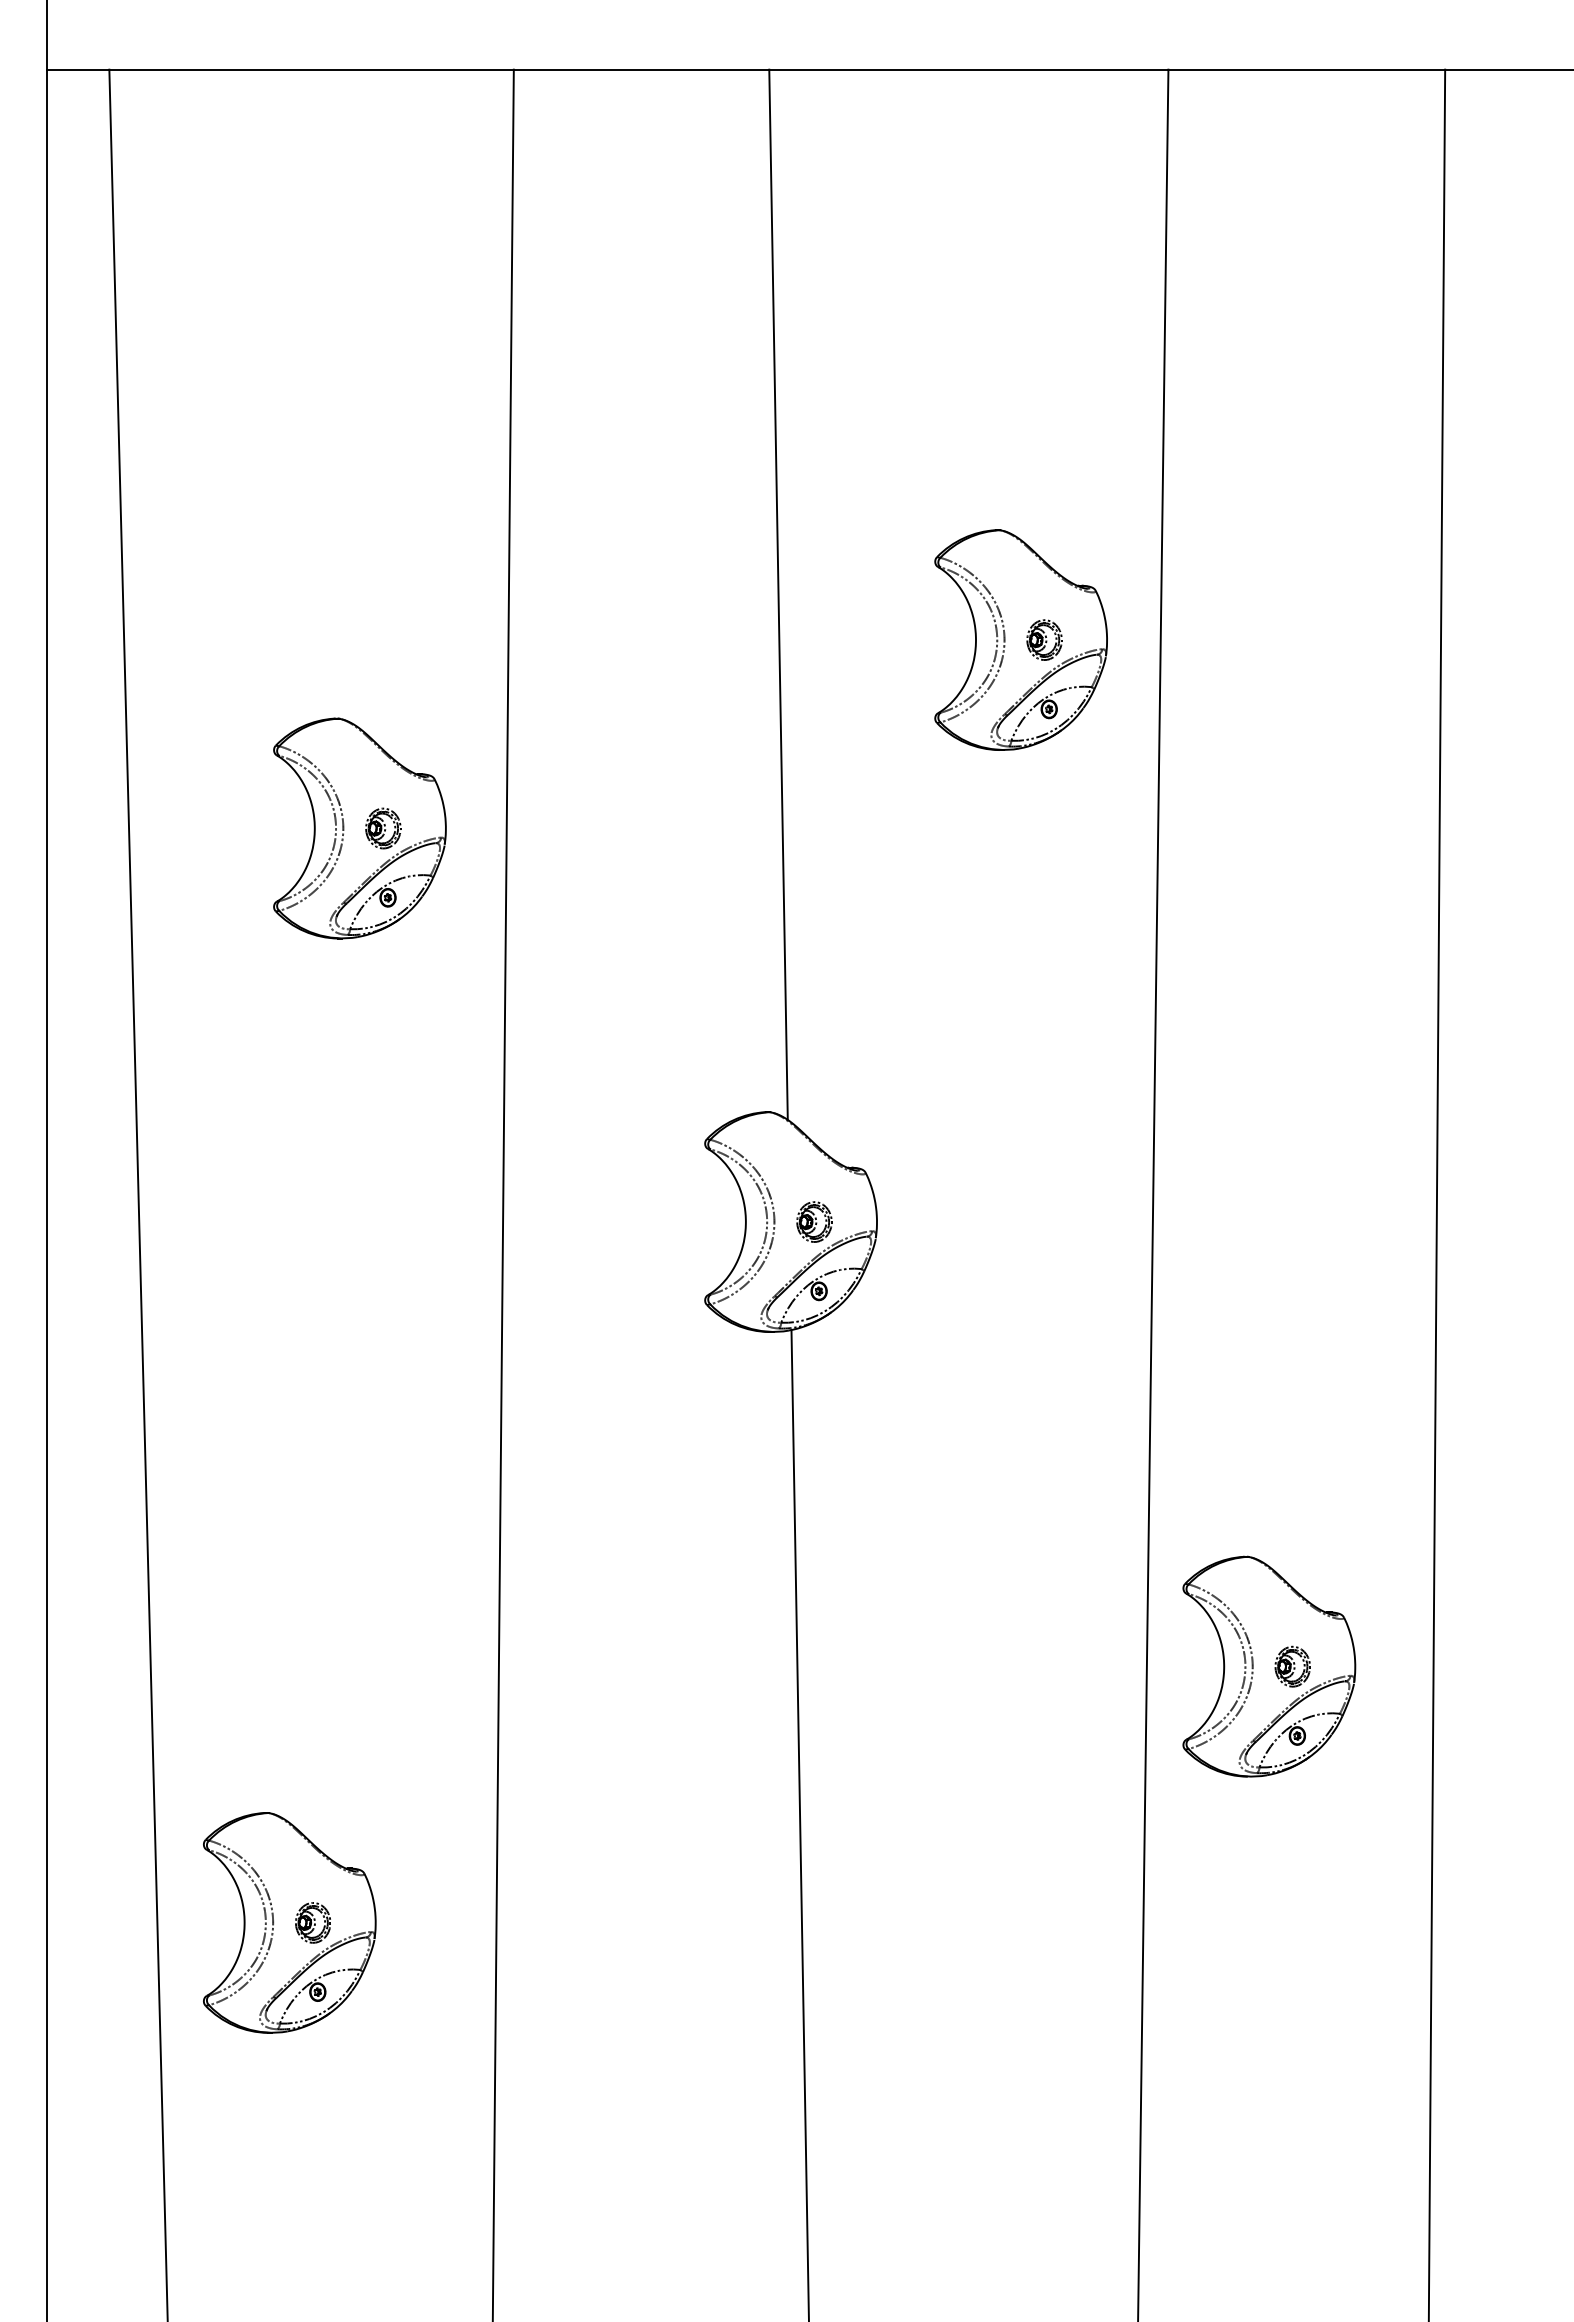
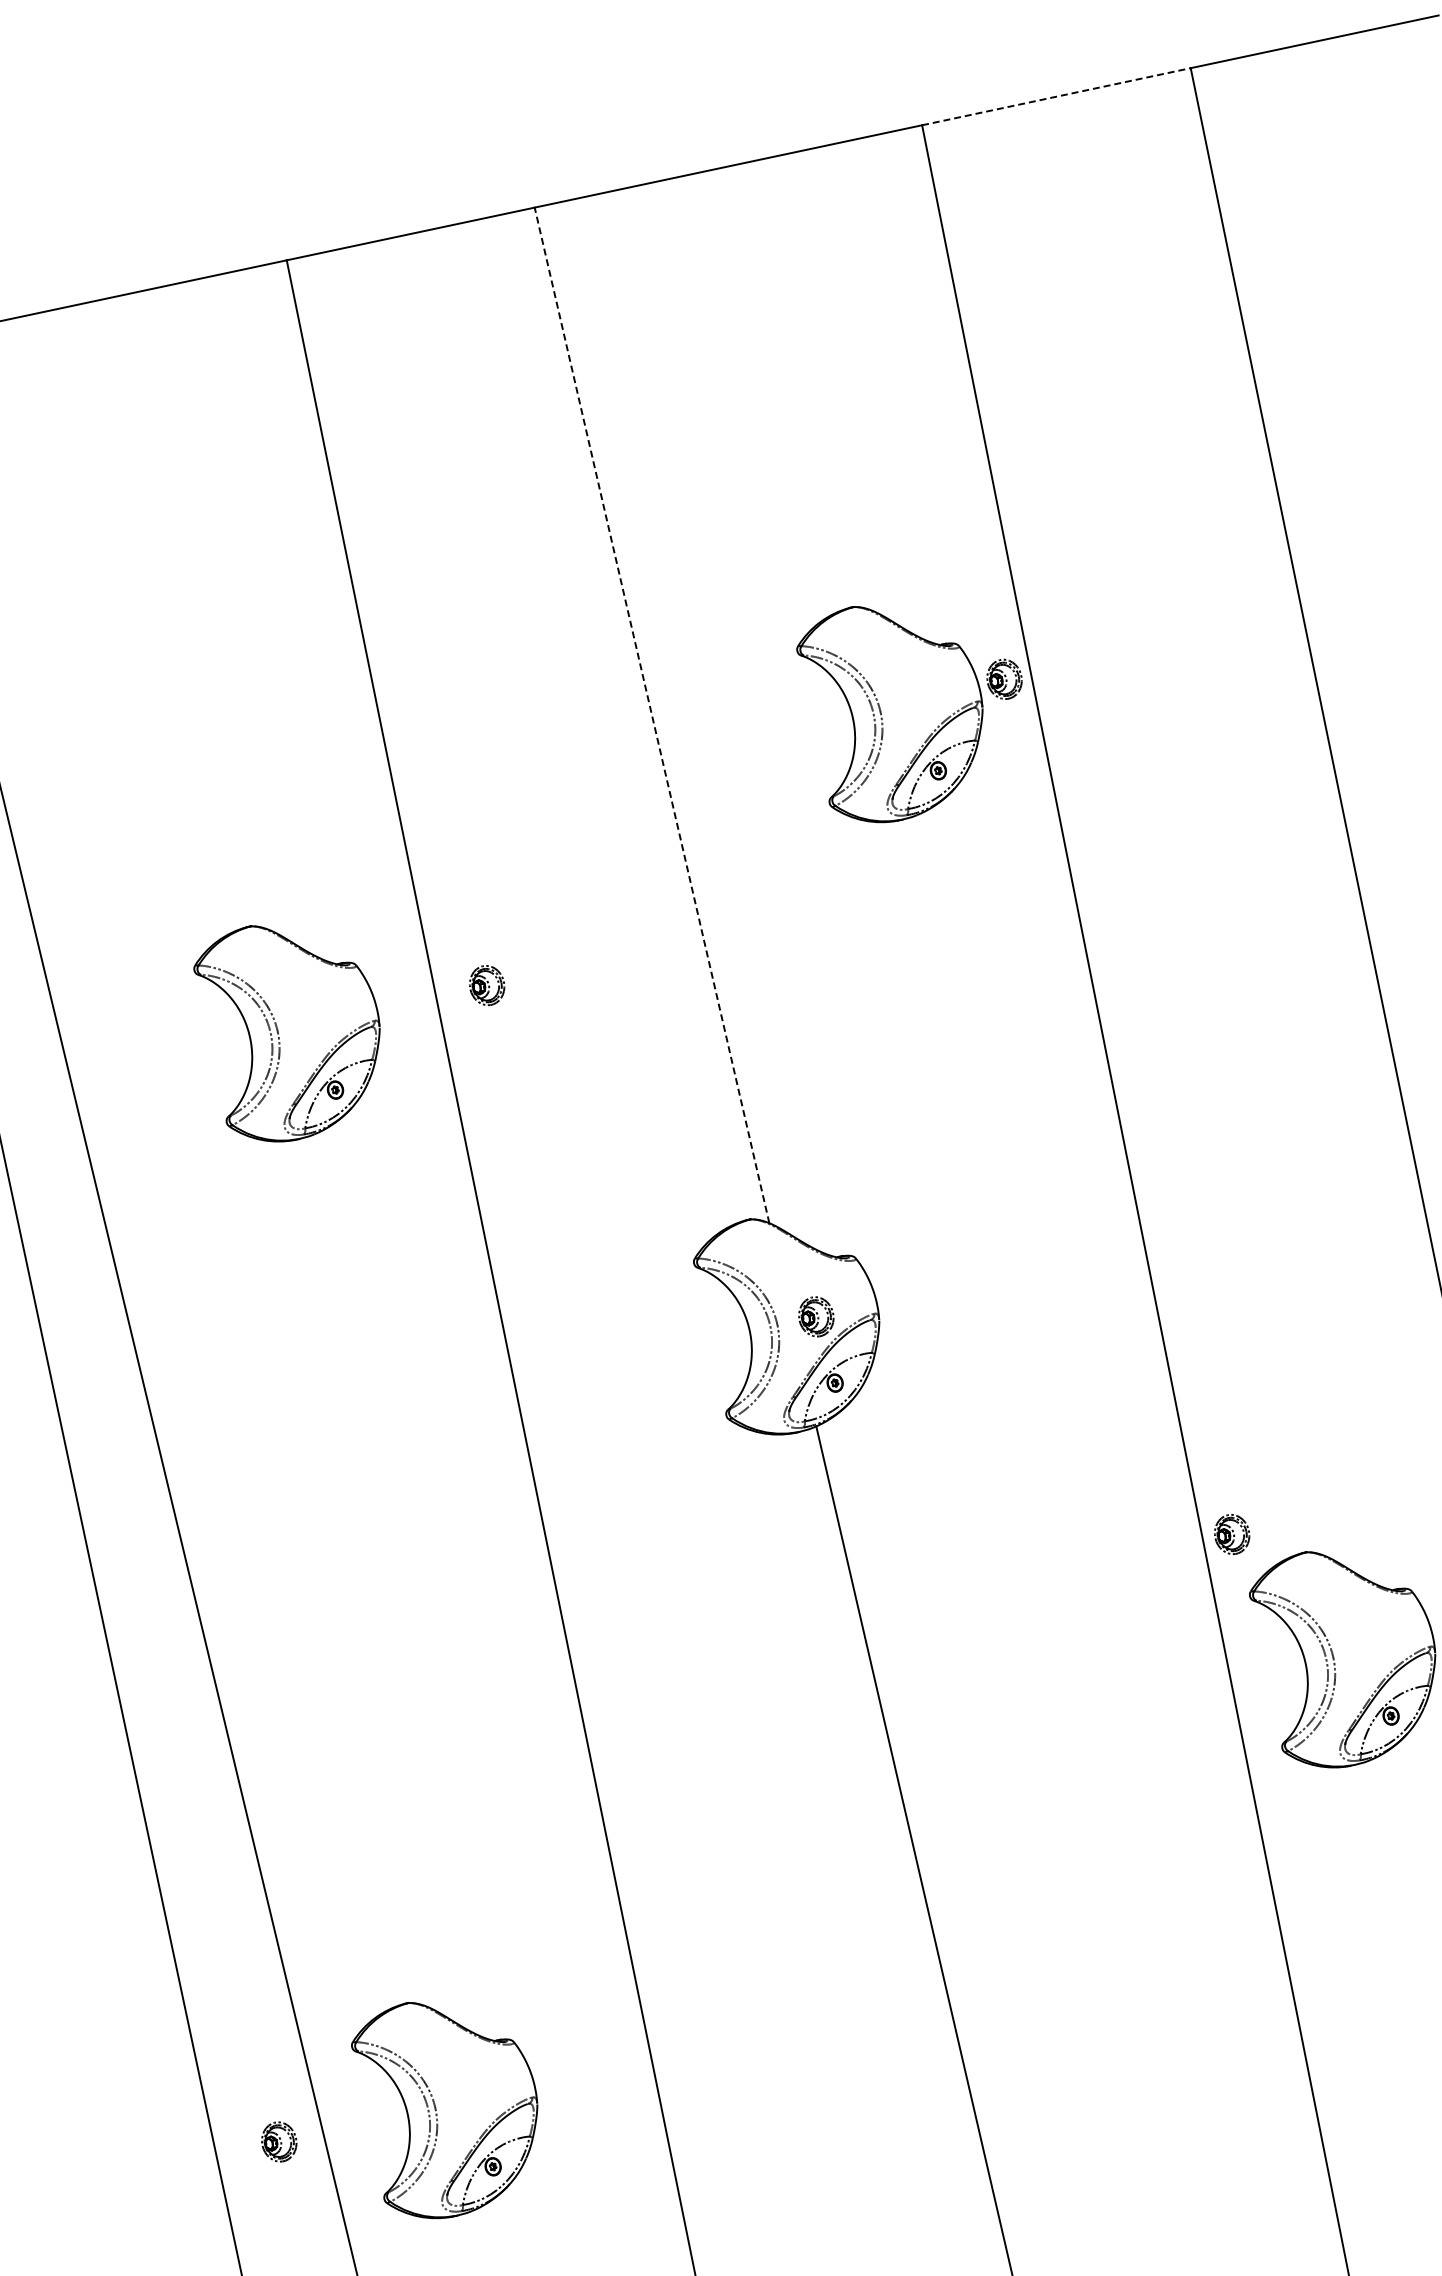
line: (1307, 69) -> (1057, 96), solid -> dashed
line: (778, 594) -> (651, 715), solid -> dashed
part: (1044, 639) -> (1004, 678), moved
part: (383, 828) -> (487, 985), moved
part: (1292, 1666) -> (1231, 1534), moved
part: (312, 1922) -> (278, 2141), moved

